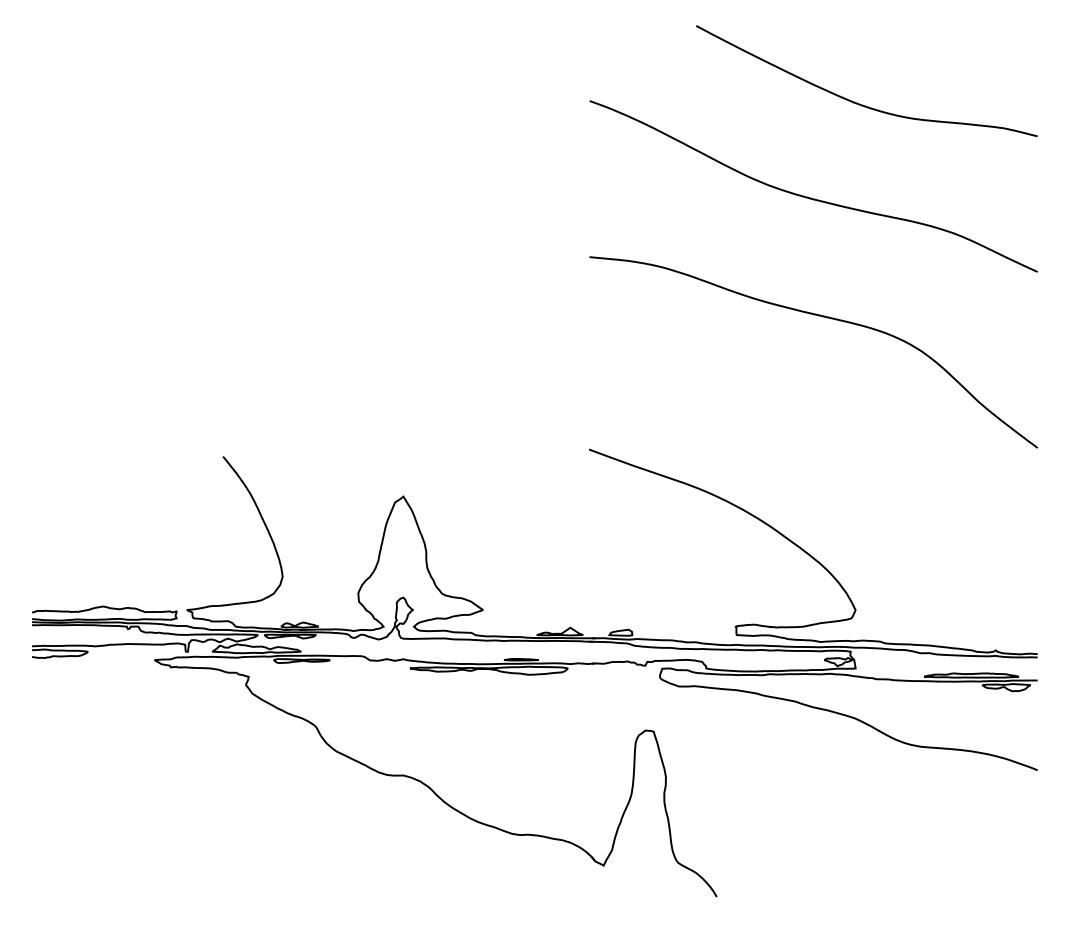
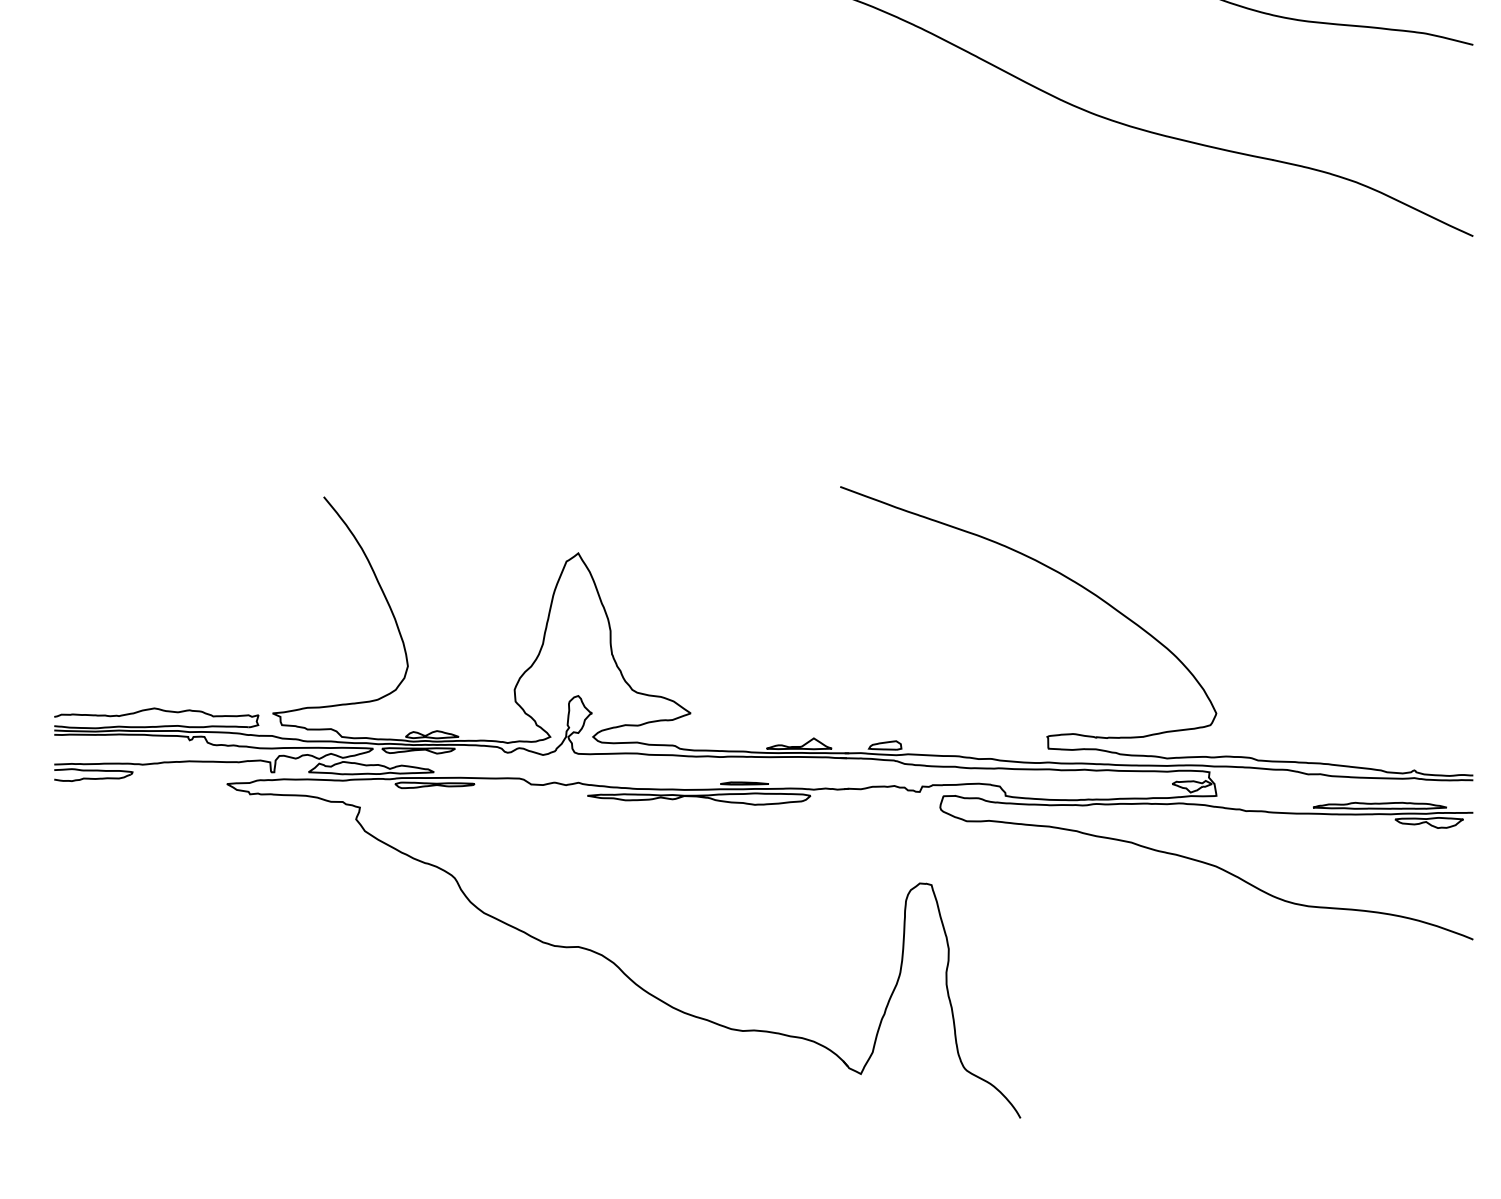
curve: (822, 317) -> (1169, 300), removed

